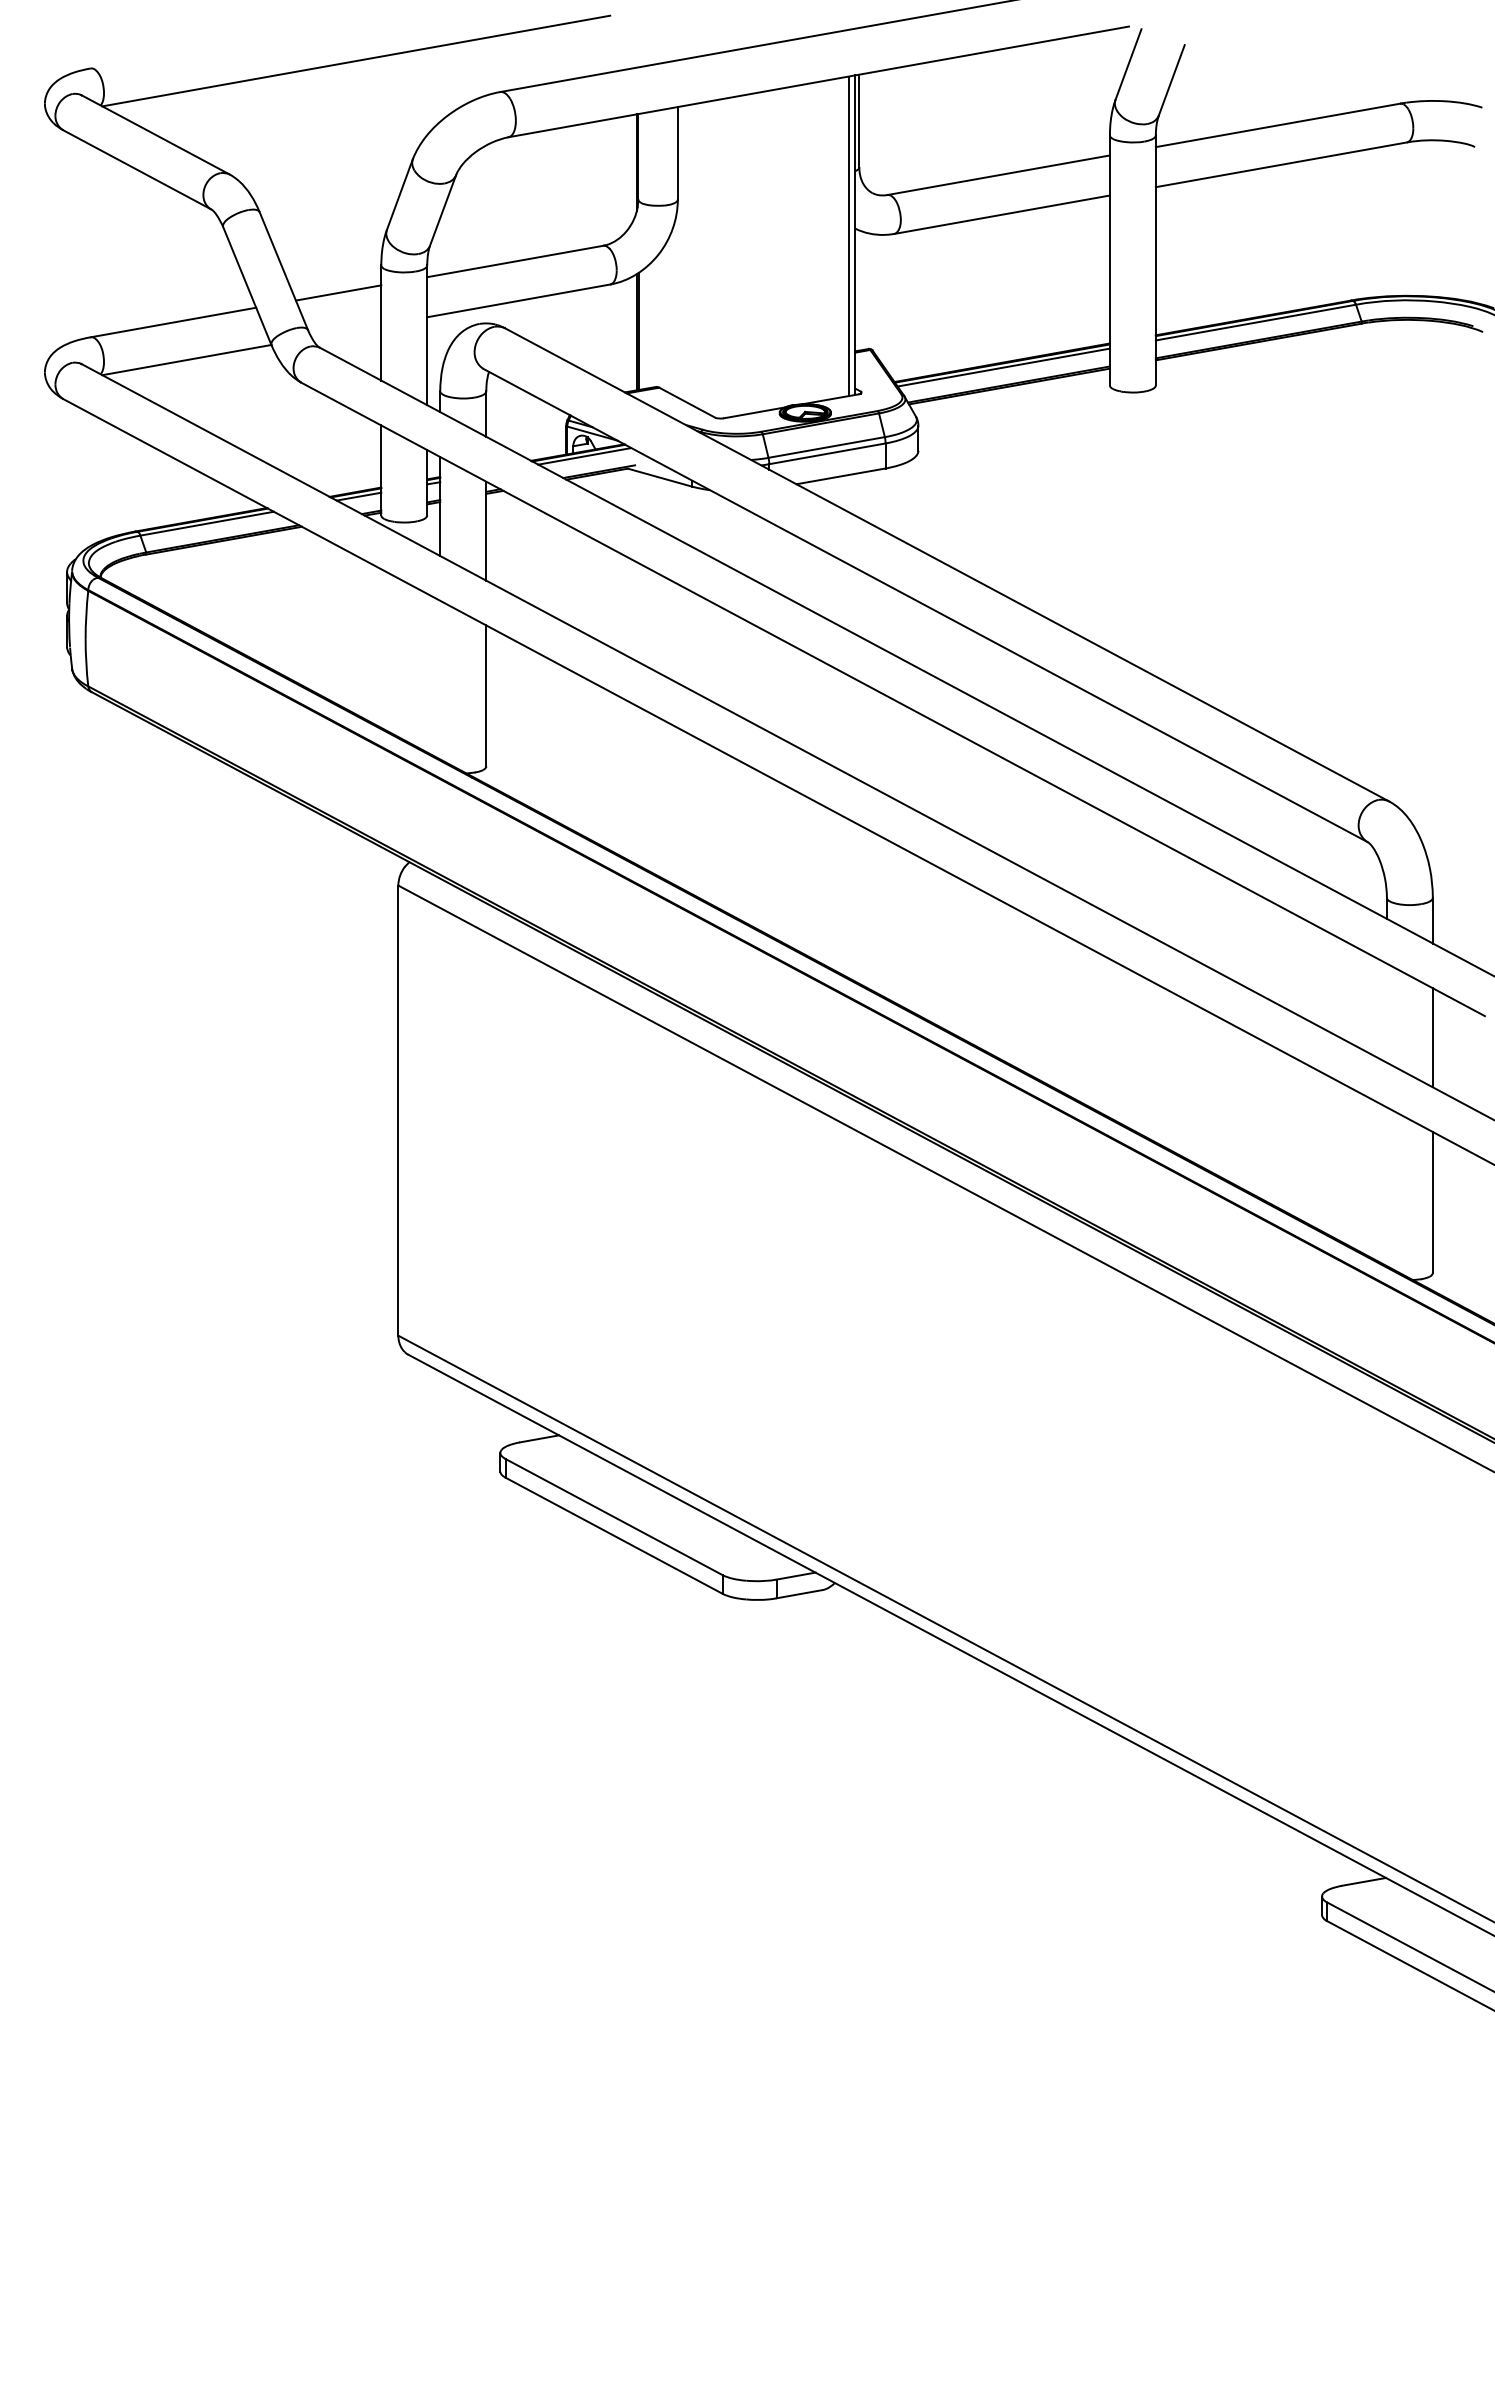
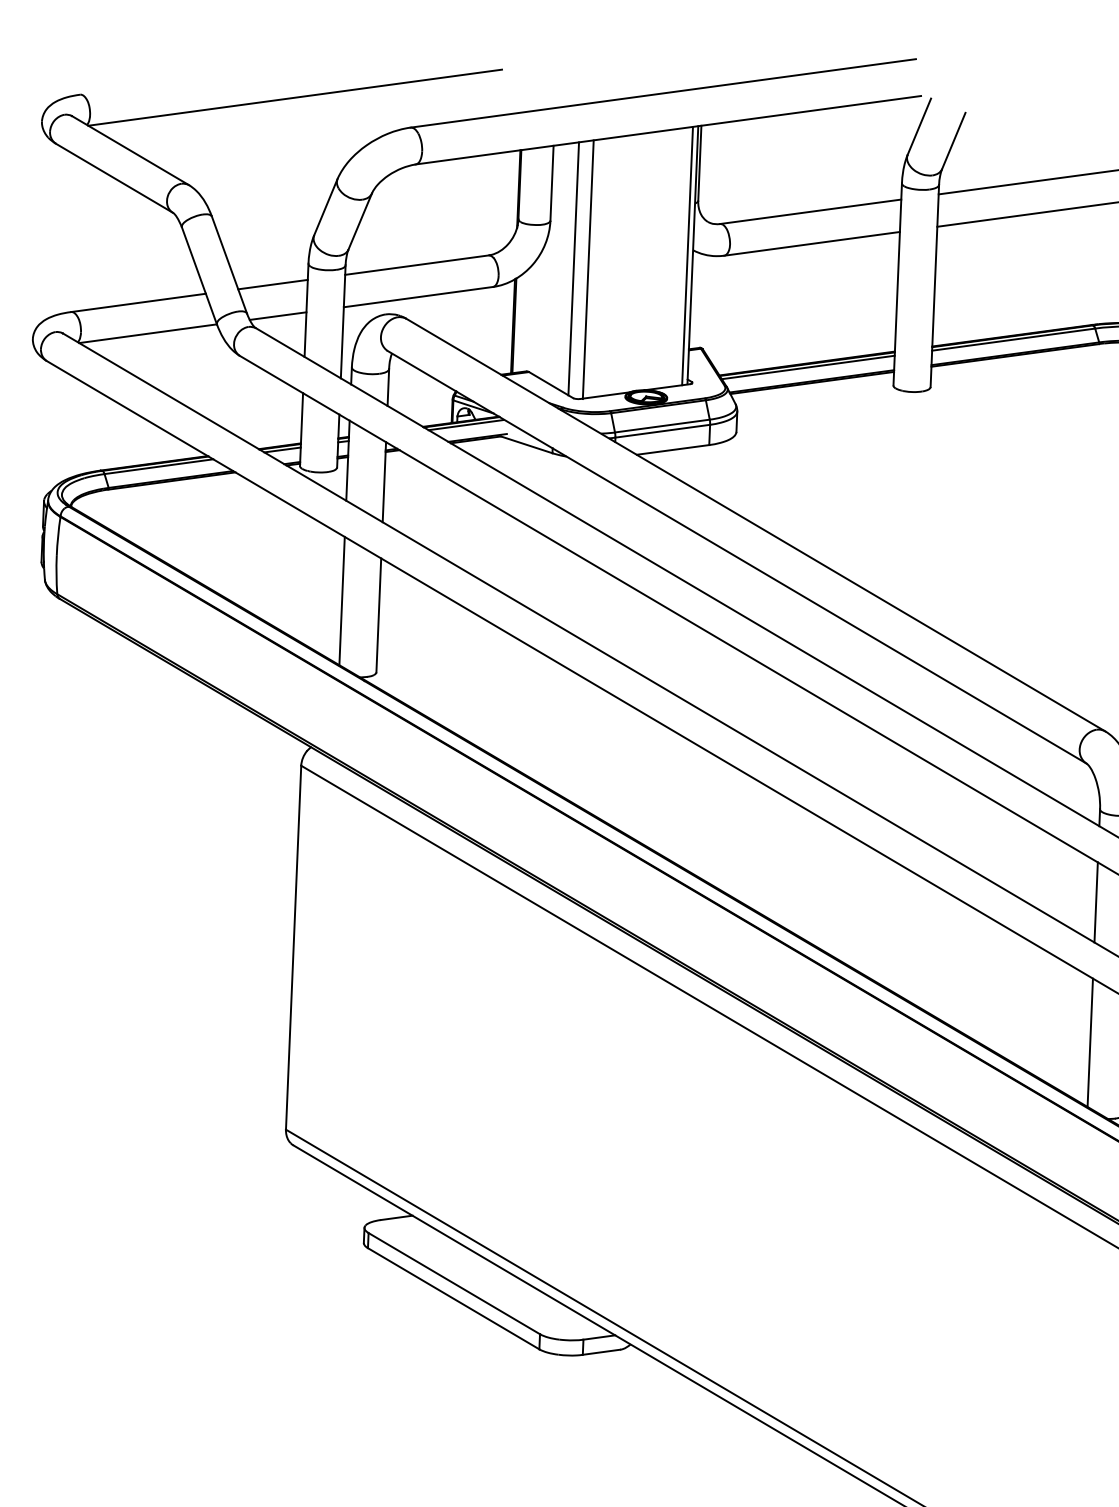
line: (709, 257) -> (574, 268), added
line: (727, 258) -> (588, 269), added
line: (346, 331) -> (278, 316), added
line: (440, 679) -> (342, 600), added
line: (1386, 1012) -> (1095, 901), added
line: (1386, 1186) -> (1089, 1042), added

